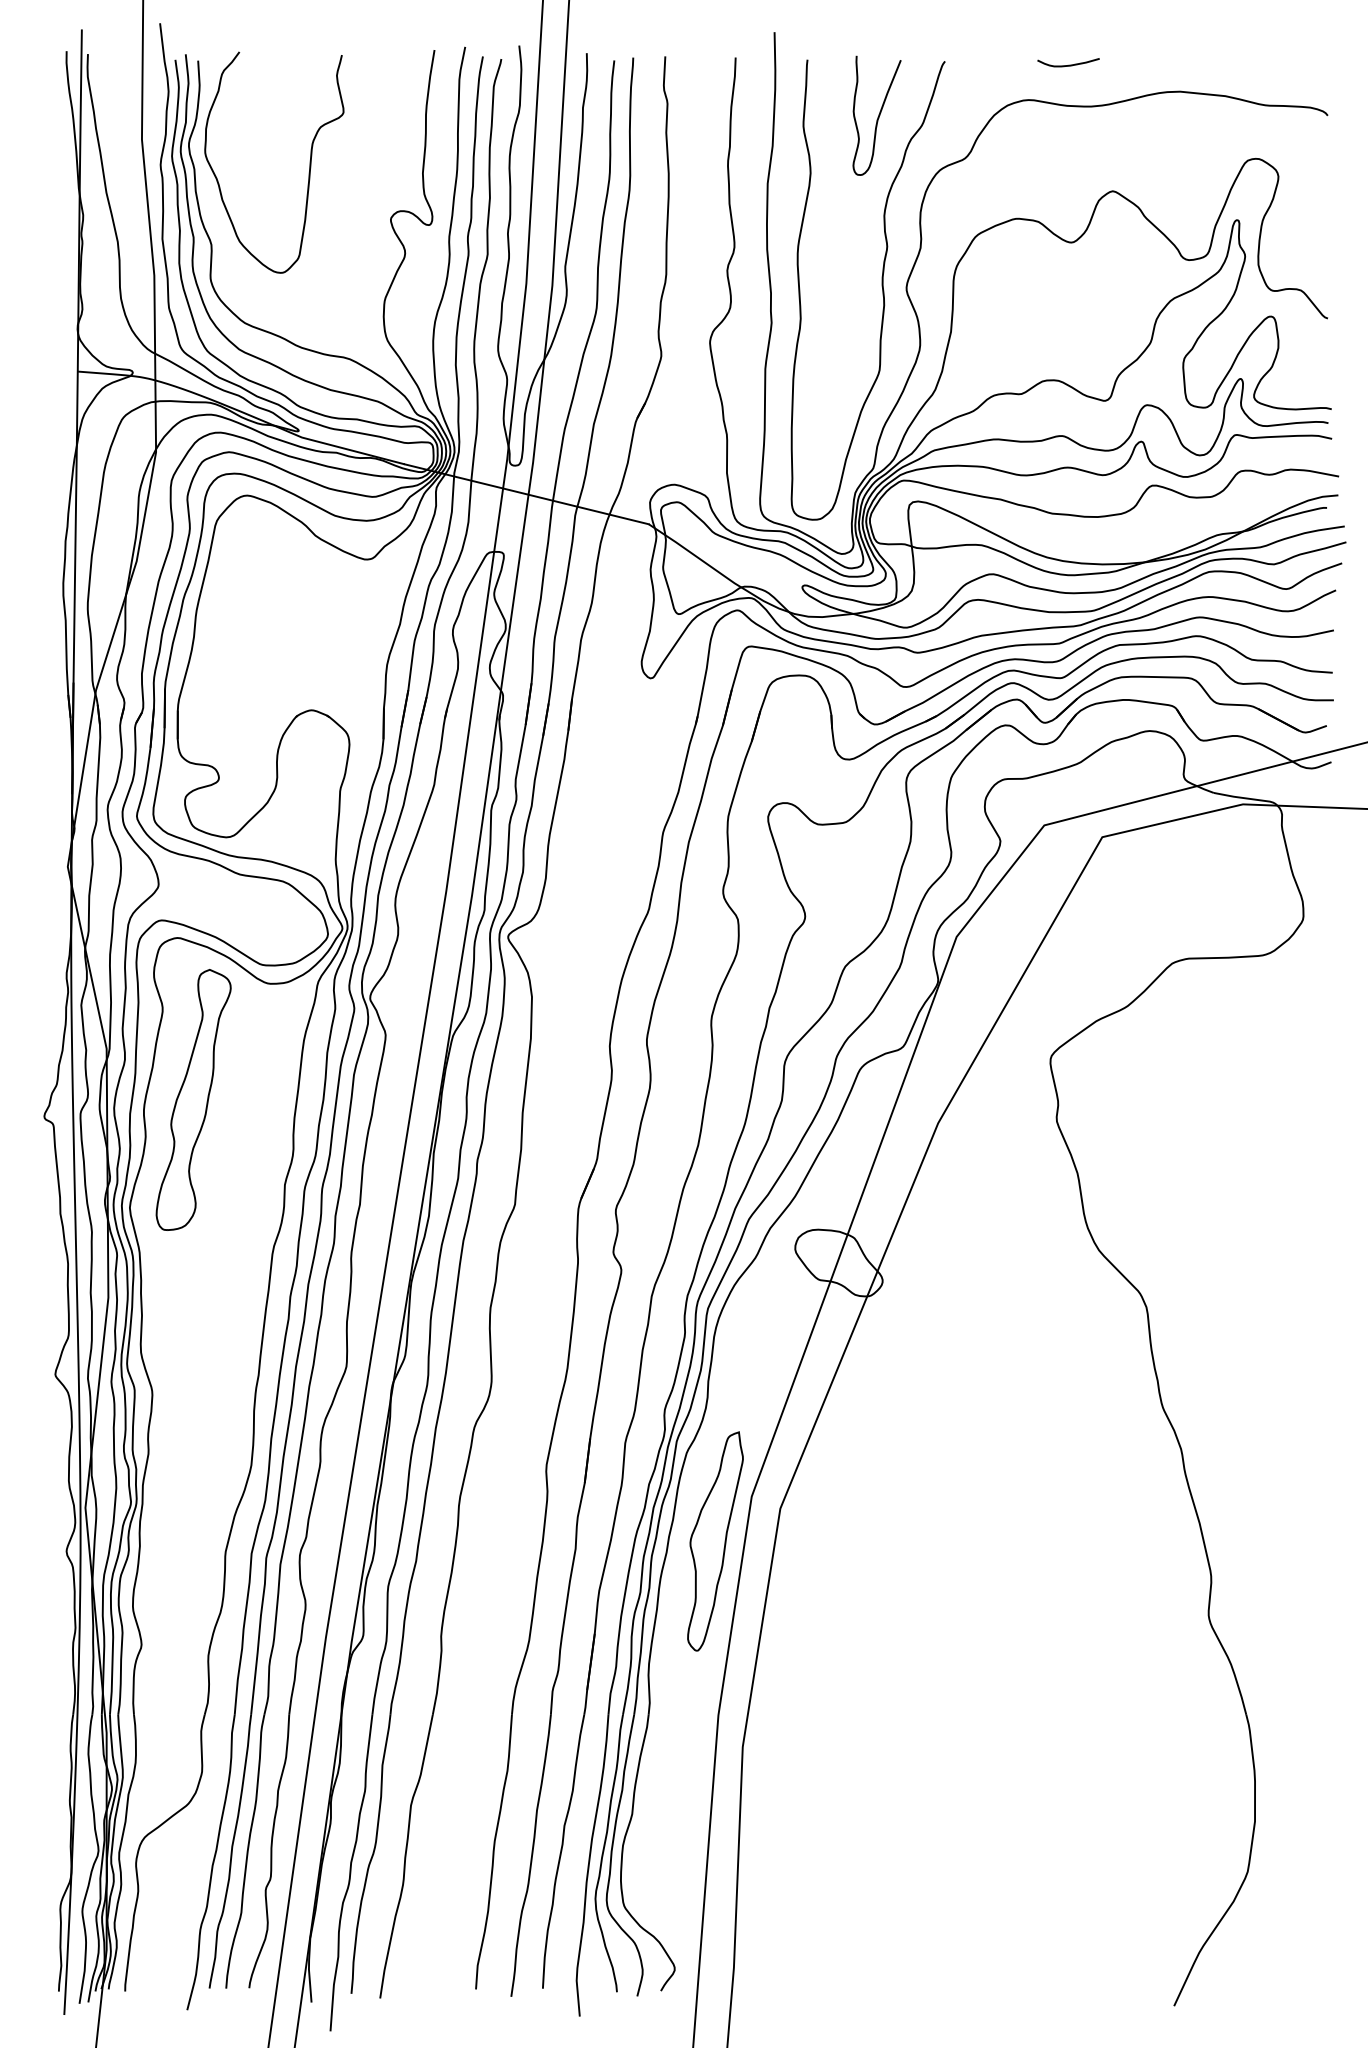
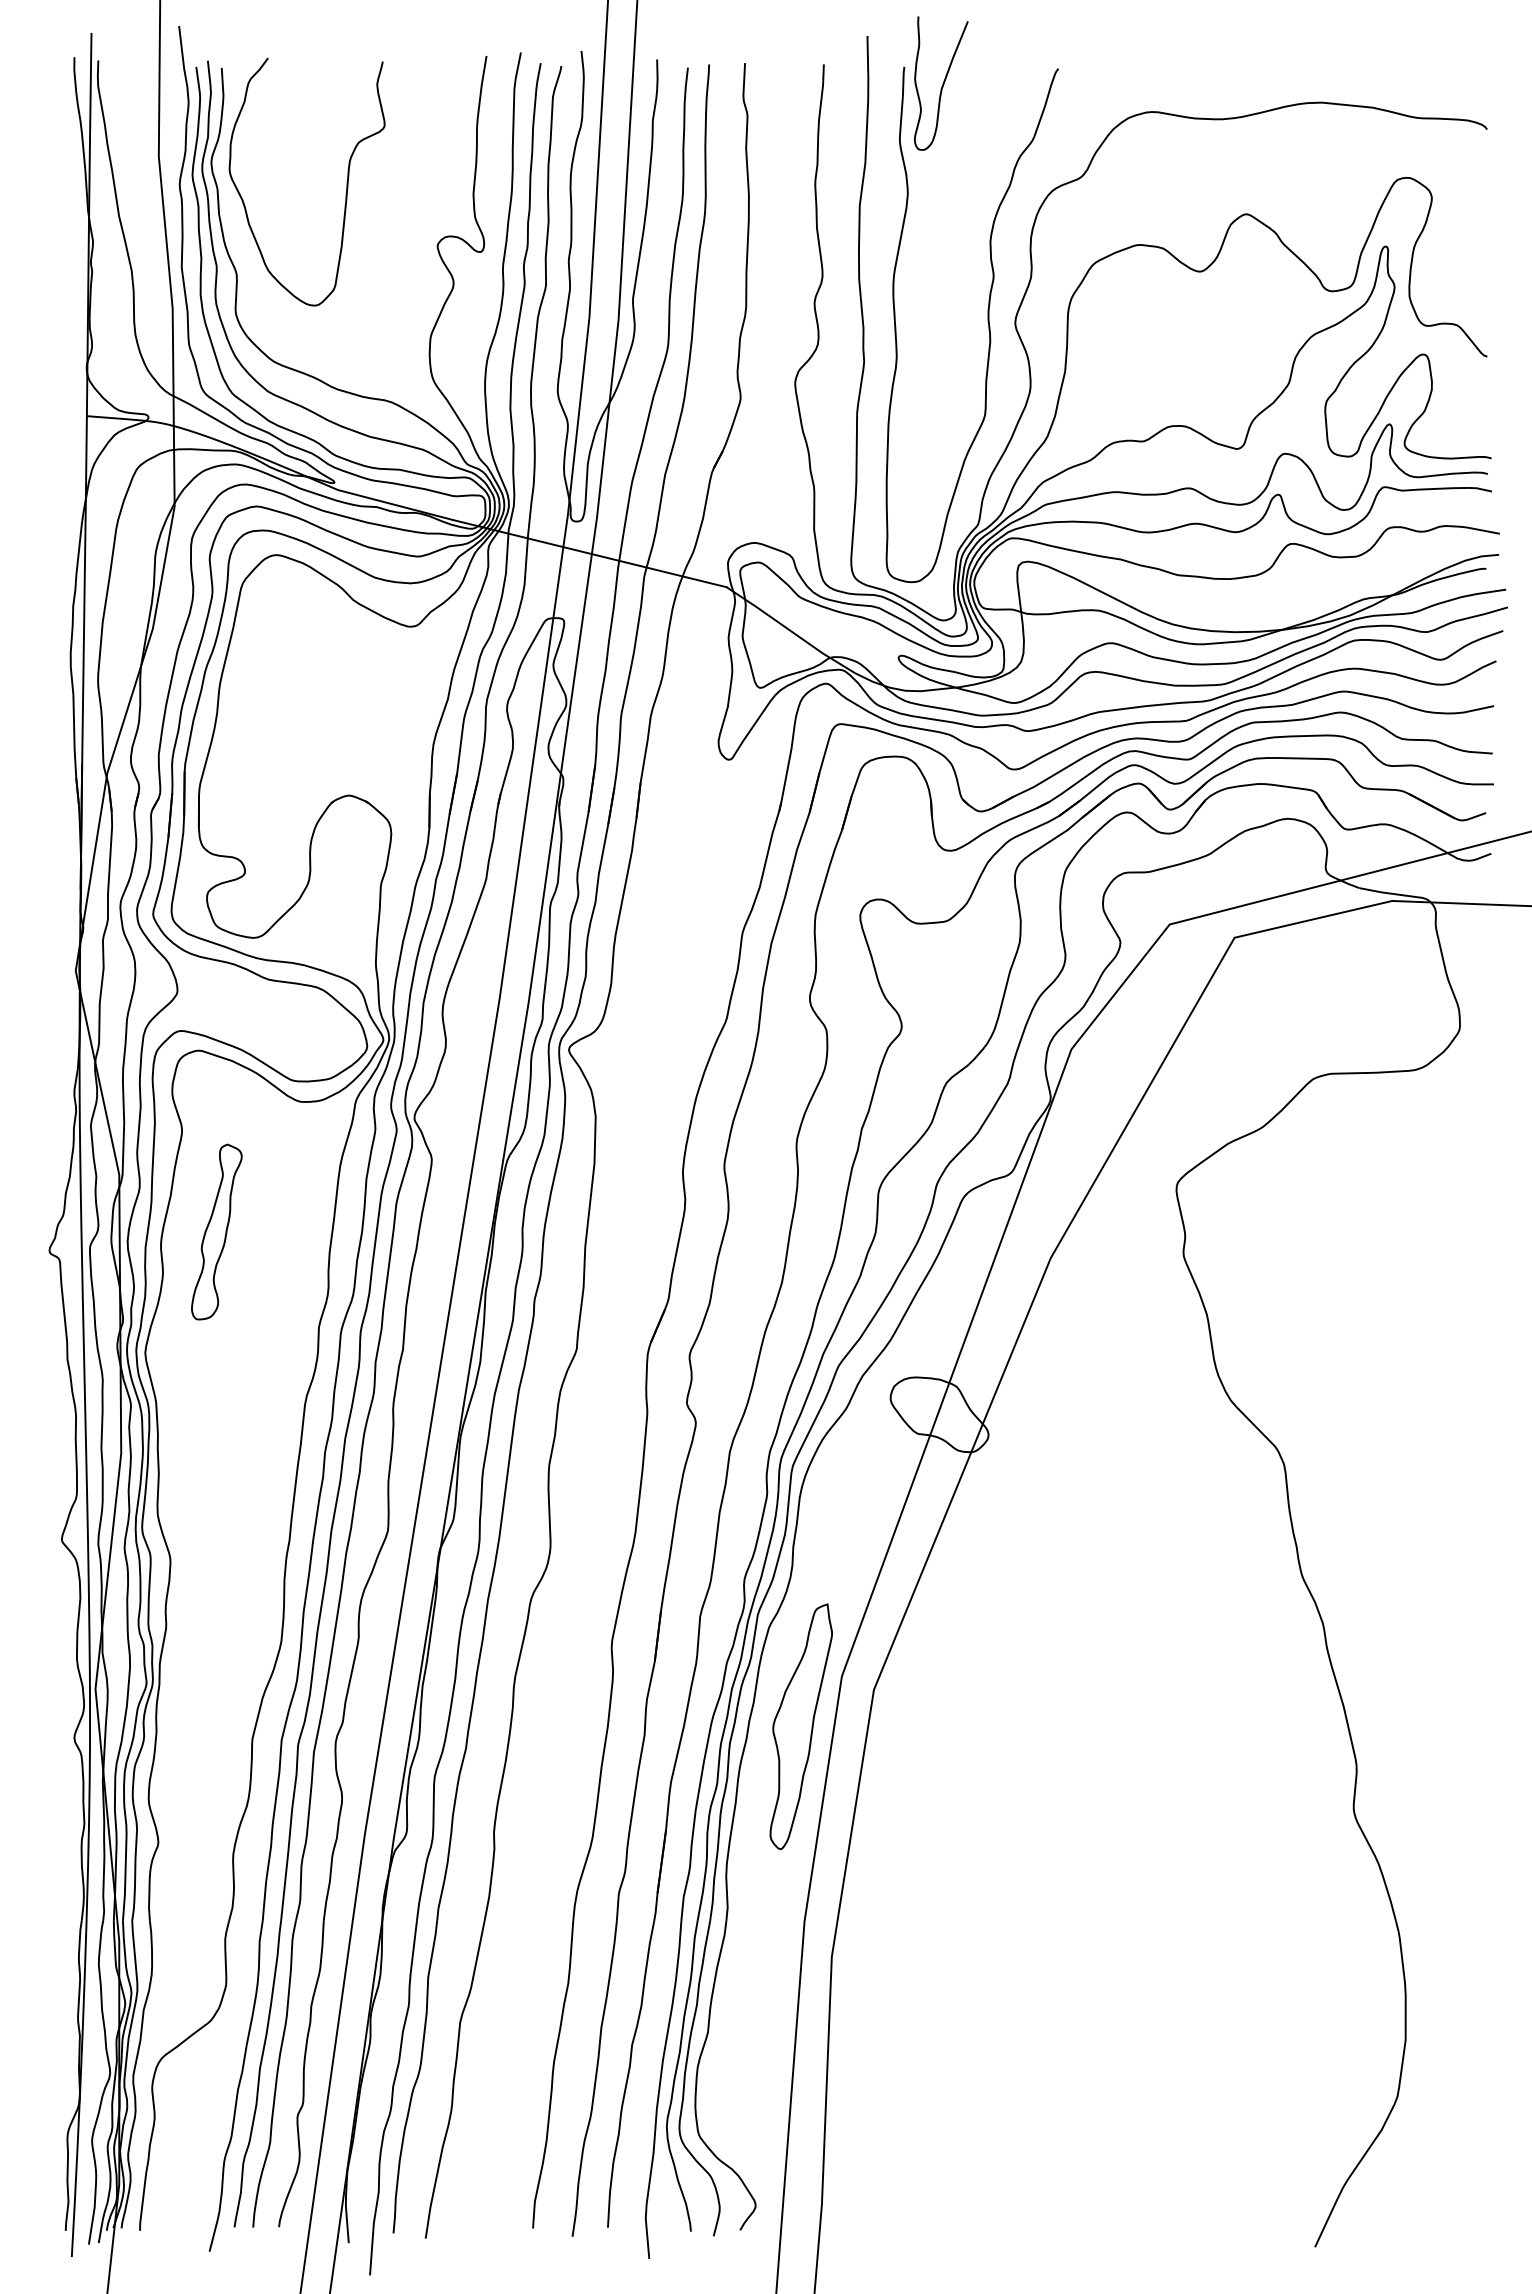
curve: (1068, 64) -> (1196, 72), removed
curve: (878, 115) -> (942, 83), moved
part: (193, 1099) -> (216, 1231), size x0.6

